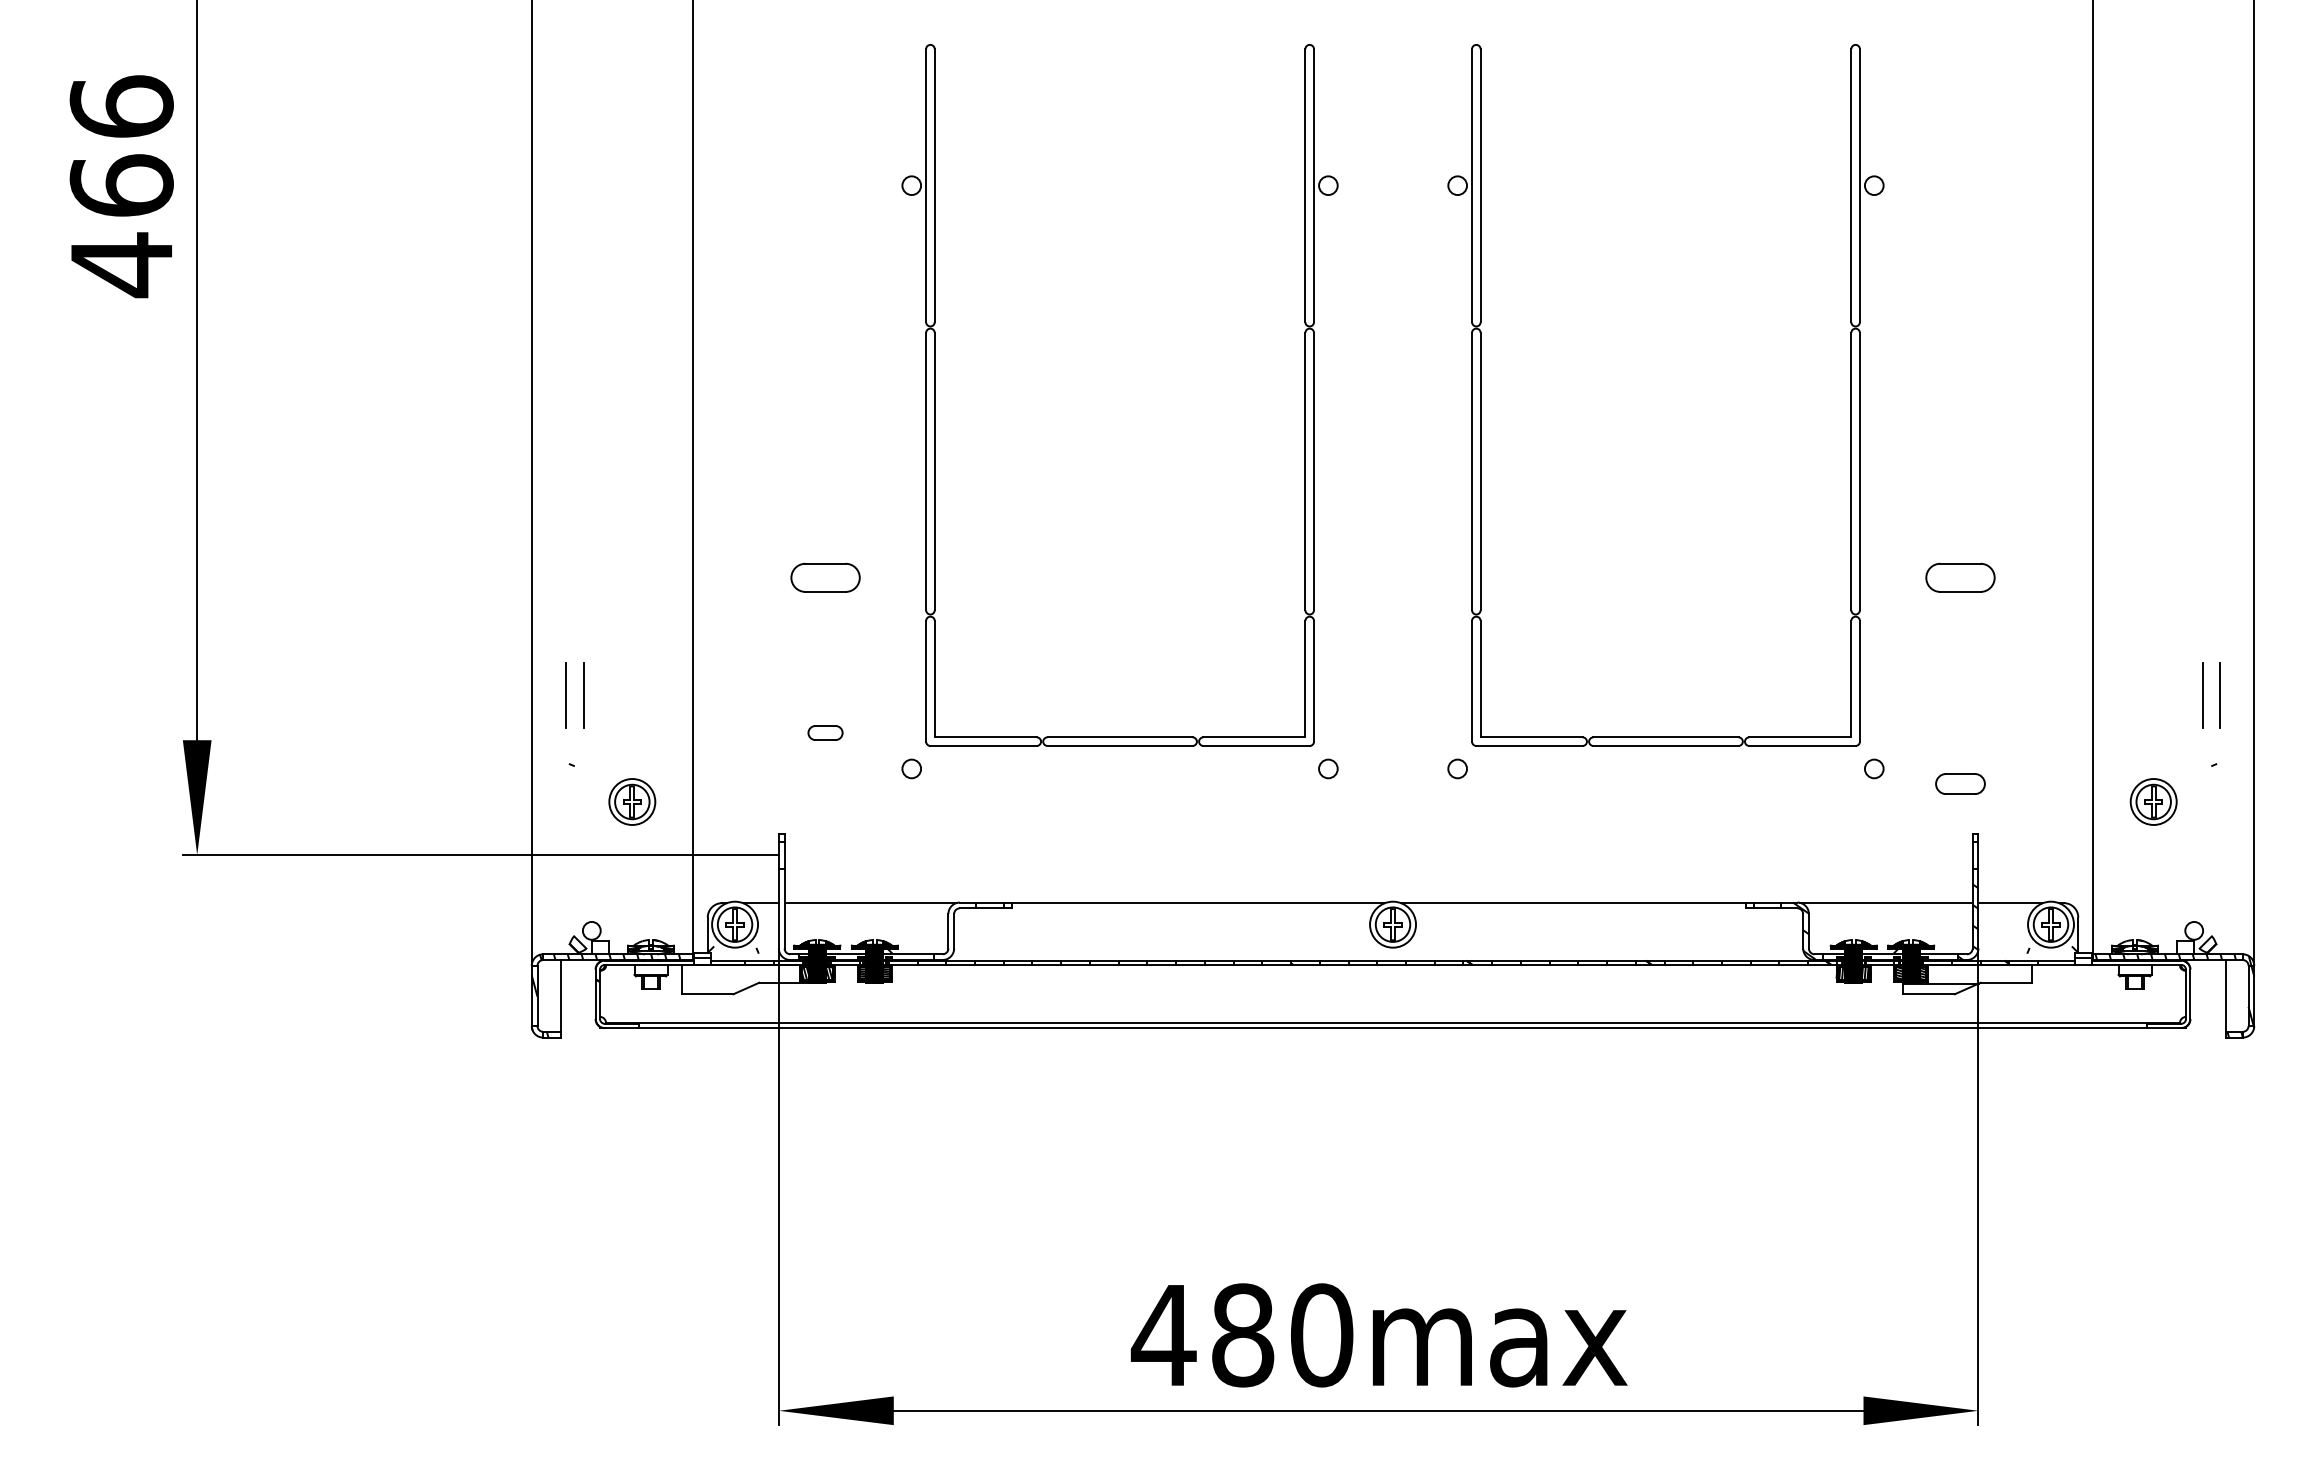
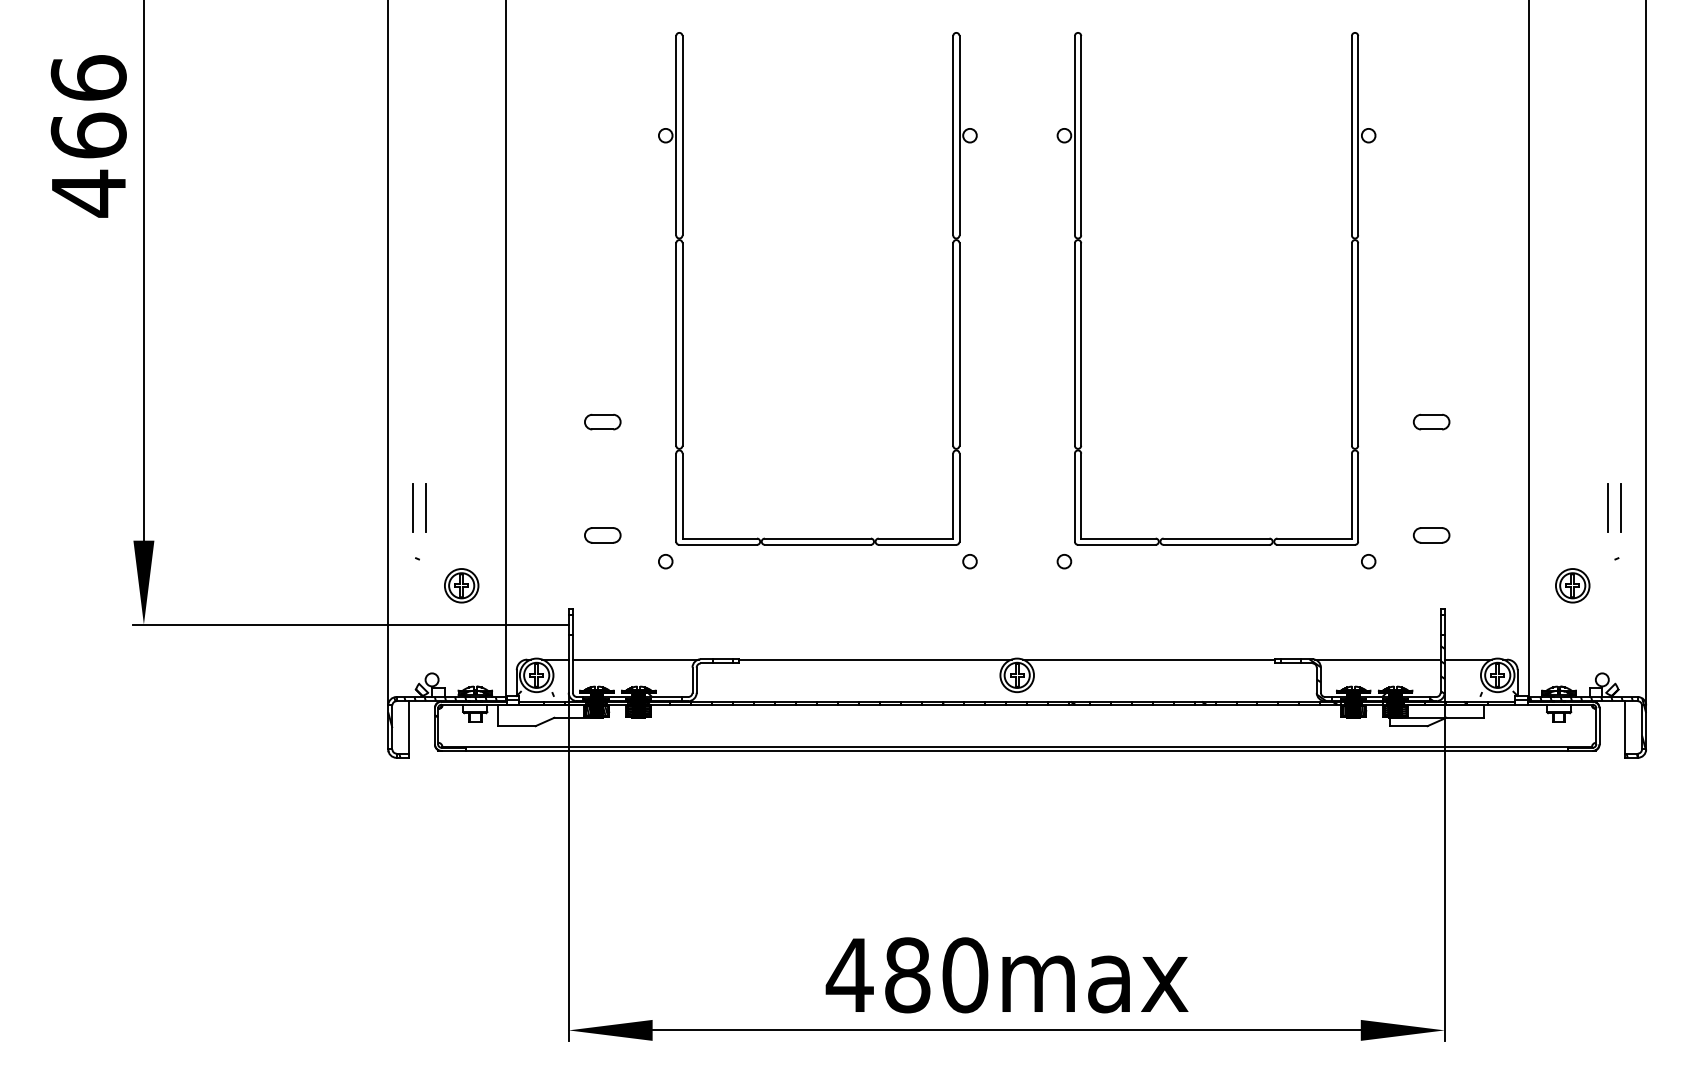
part: (825, 577) -> (602, 421), size x0.71
part: (1960, 577) -> (1431, 421), size x0.71
part: (825, 732) -> (602, 535), size x1.43
part: (1960, 783) -> (1431, 535), moved

